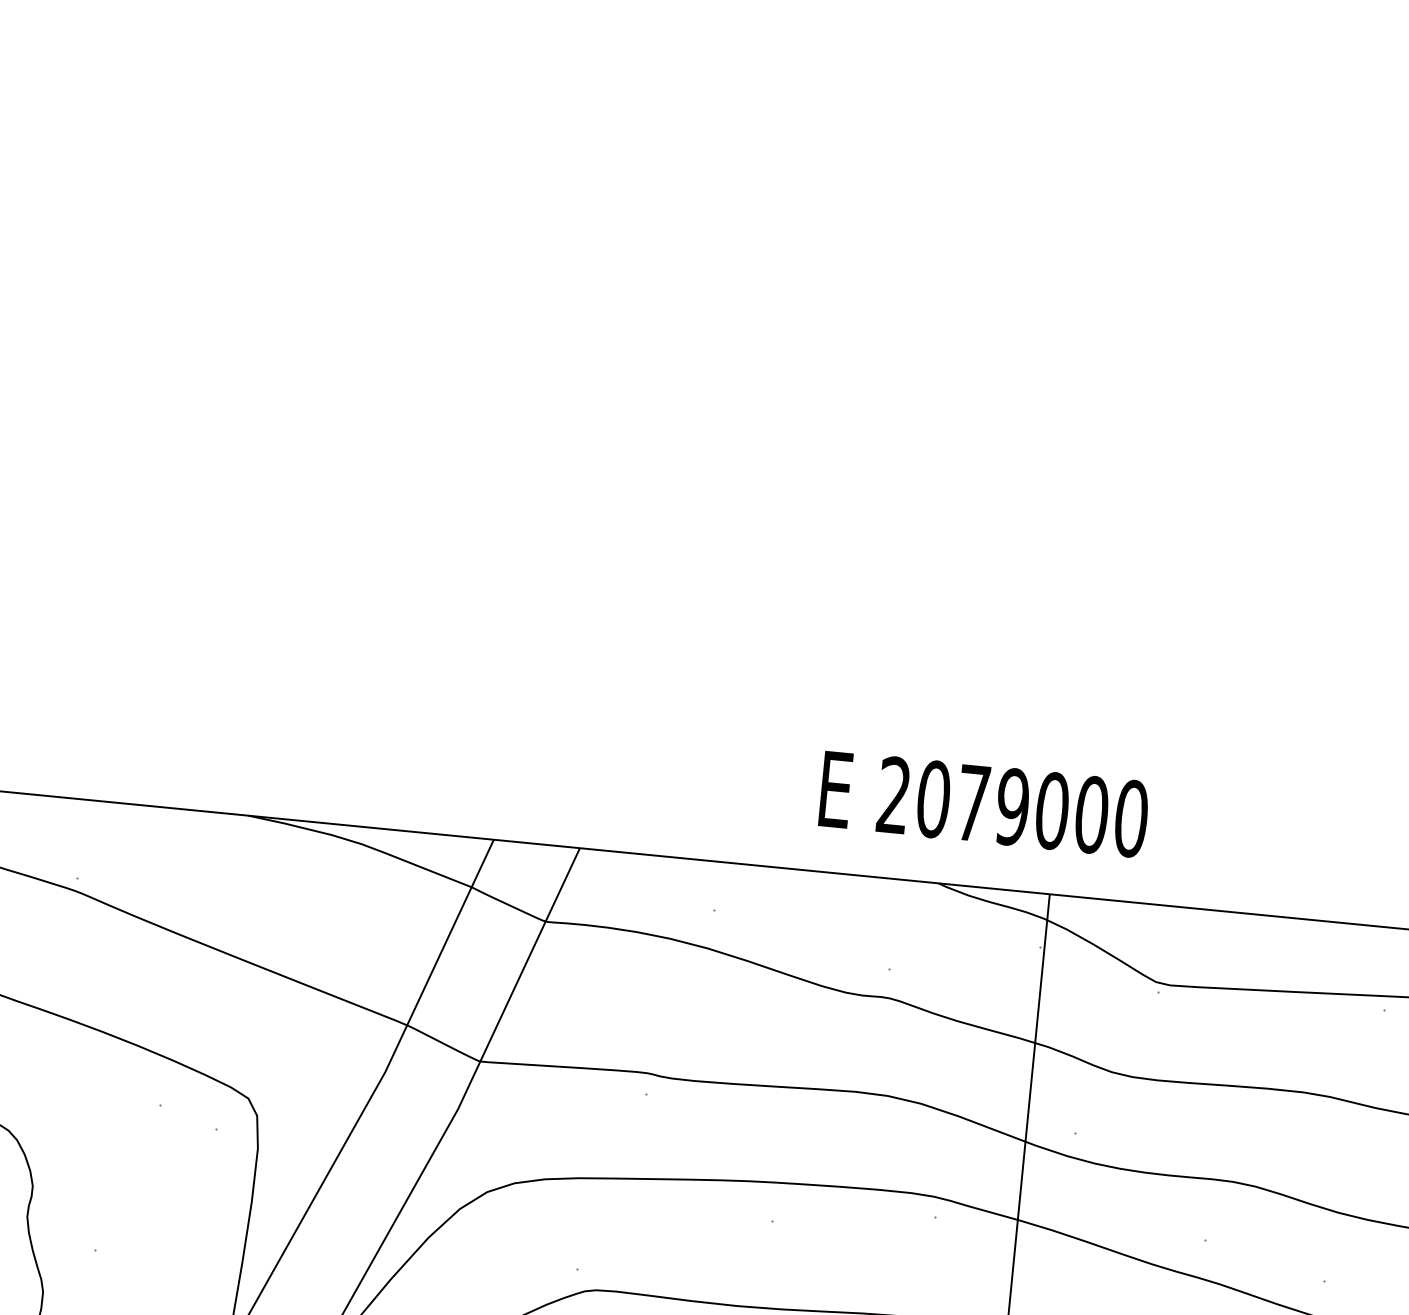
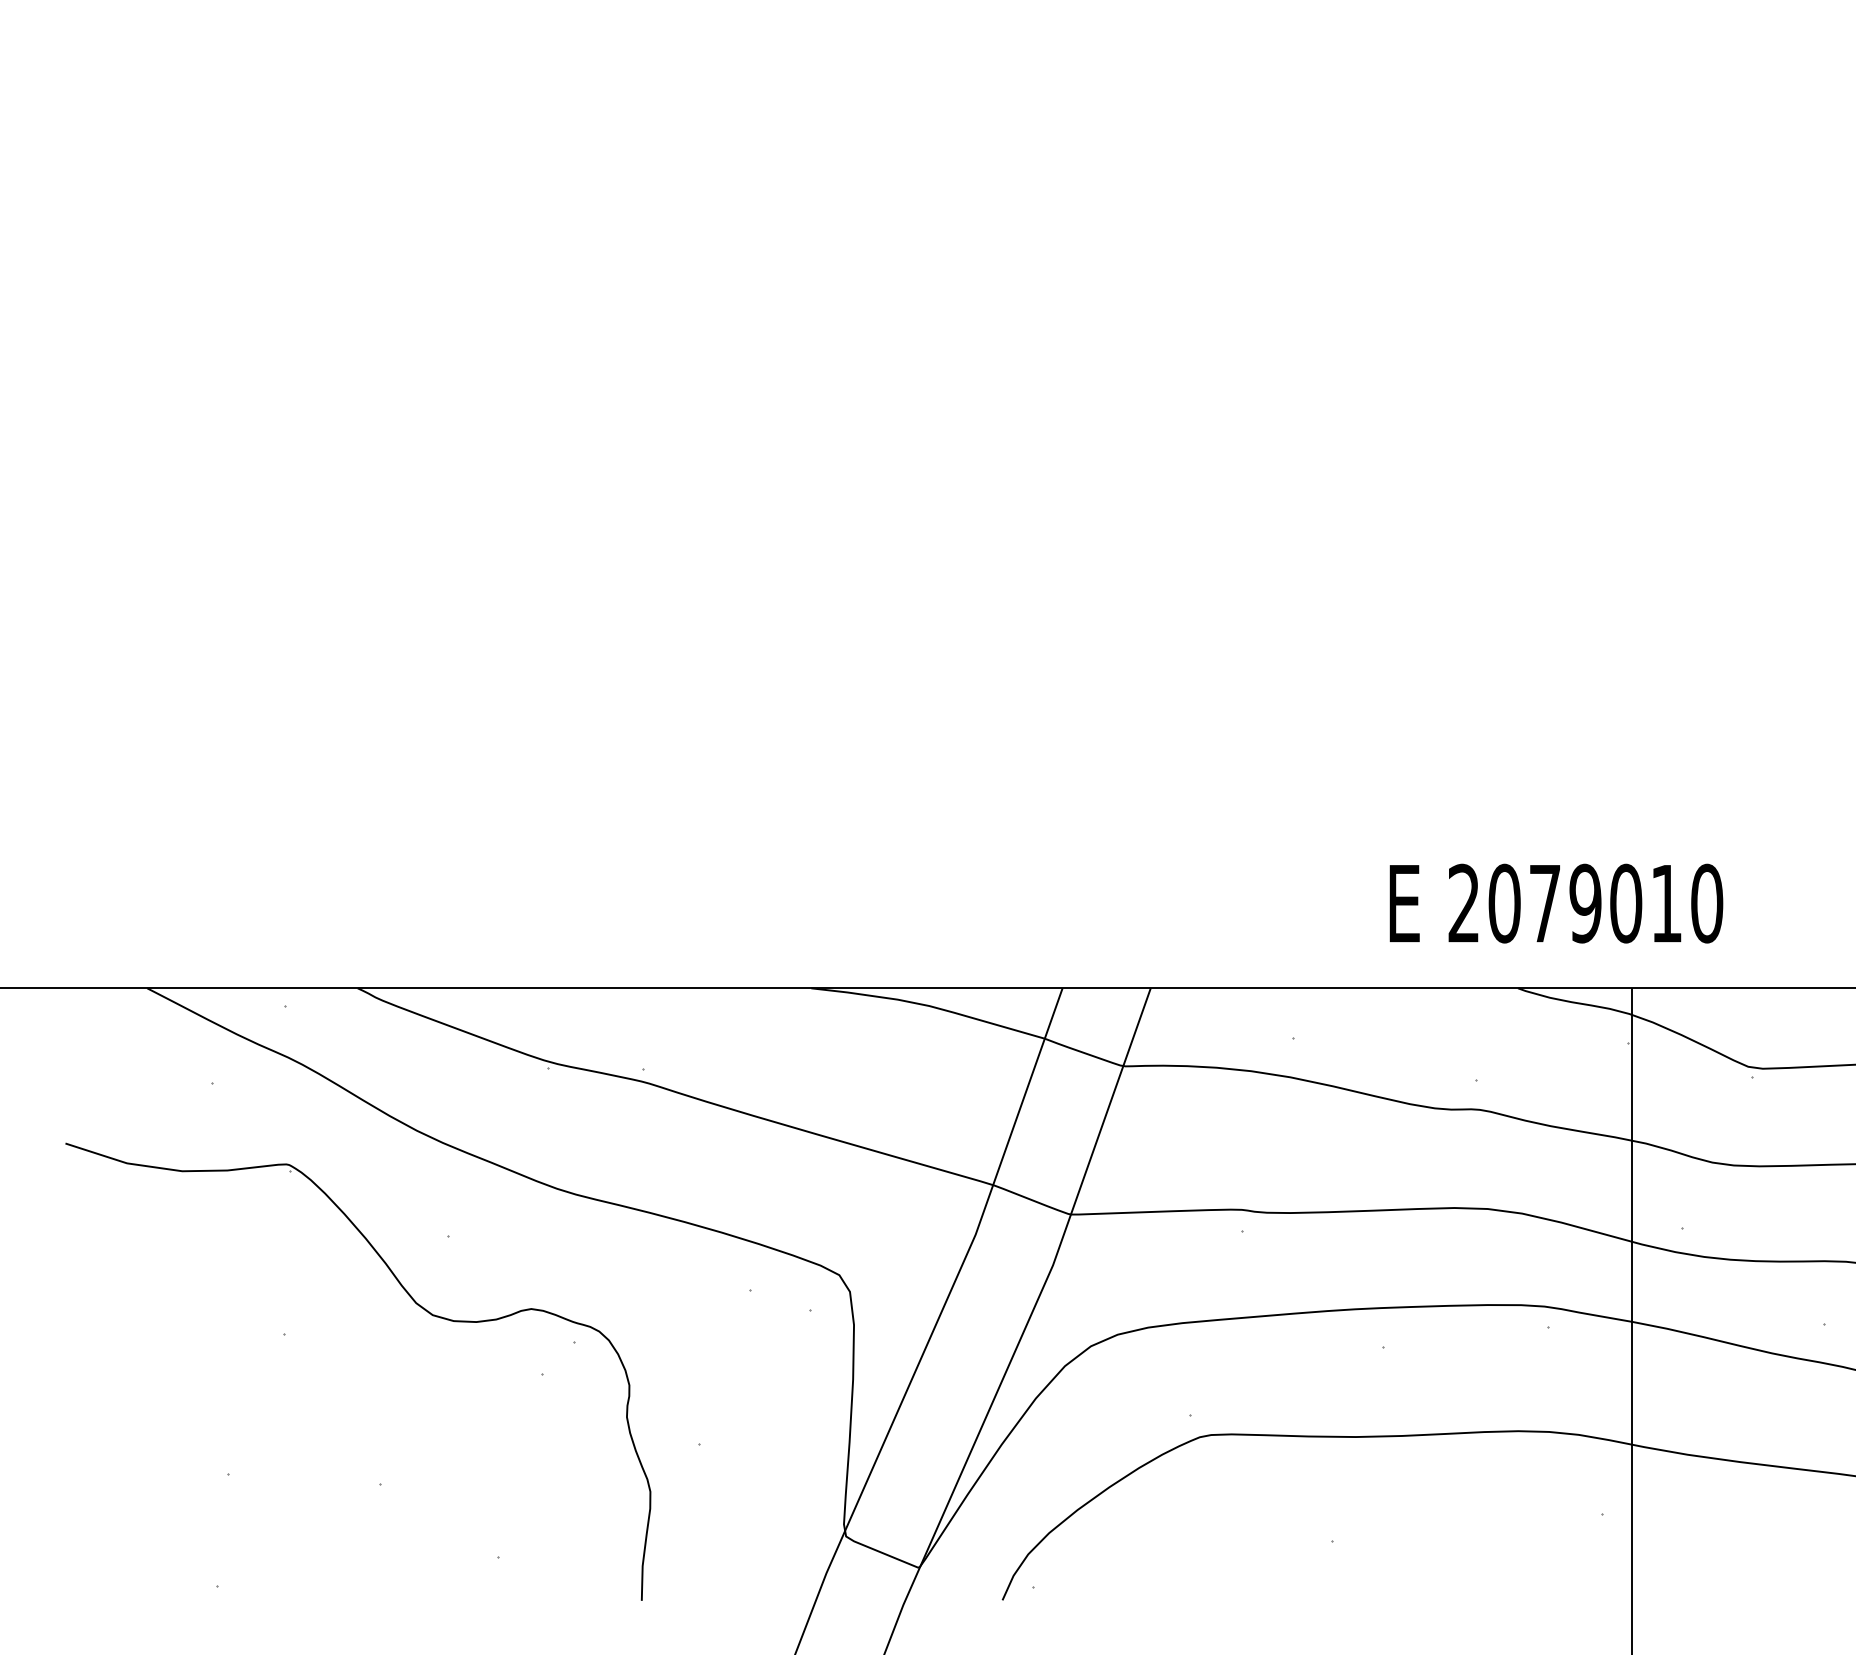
text: (1091, 814) -> (1666, 903), 2079000 -> 2079010

